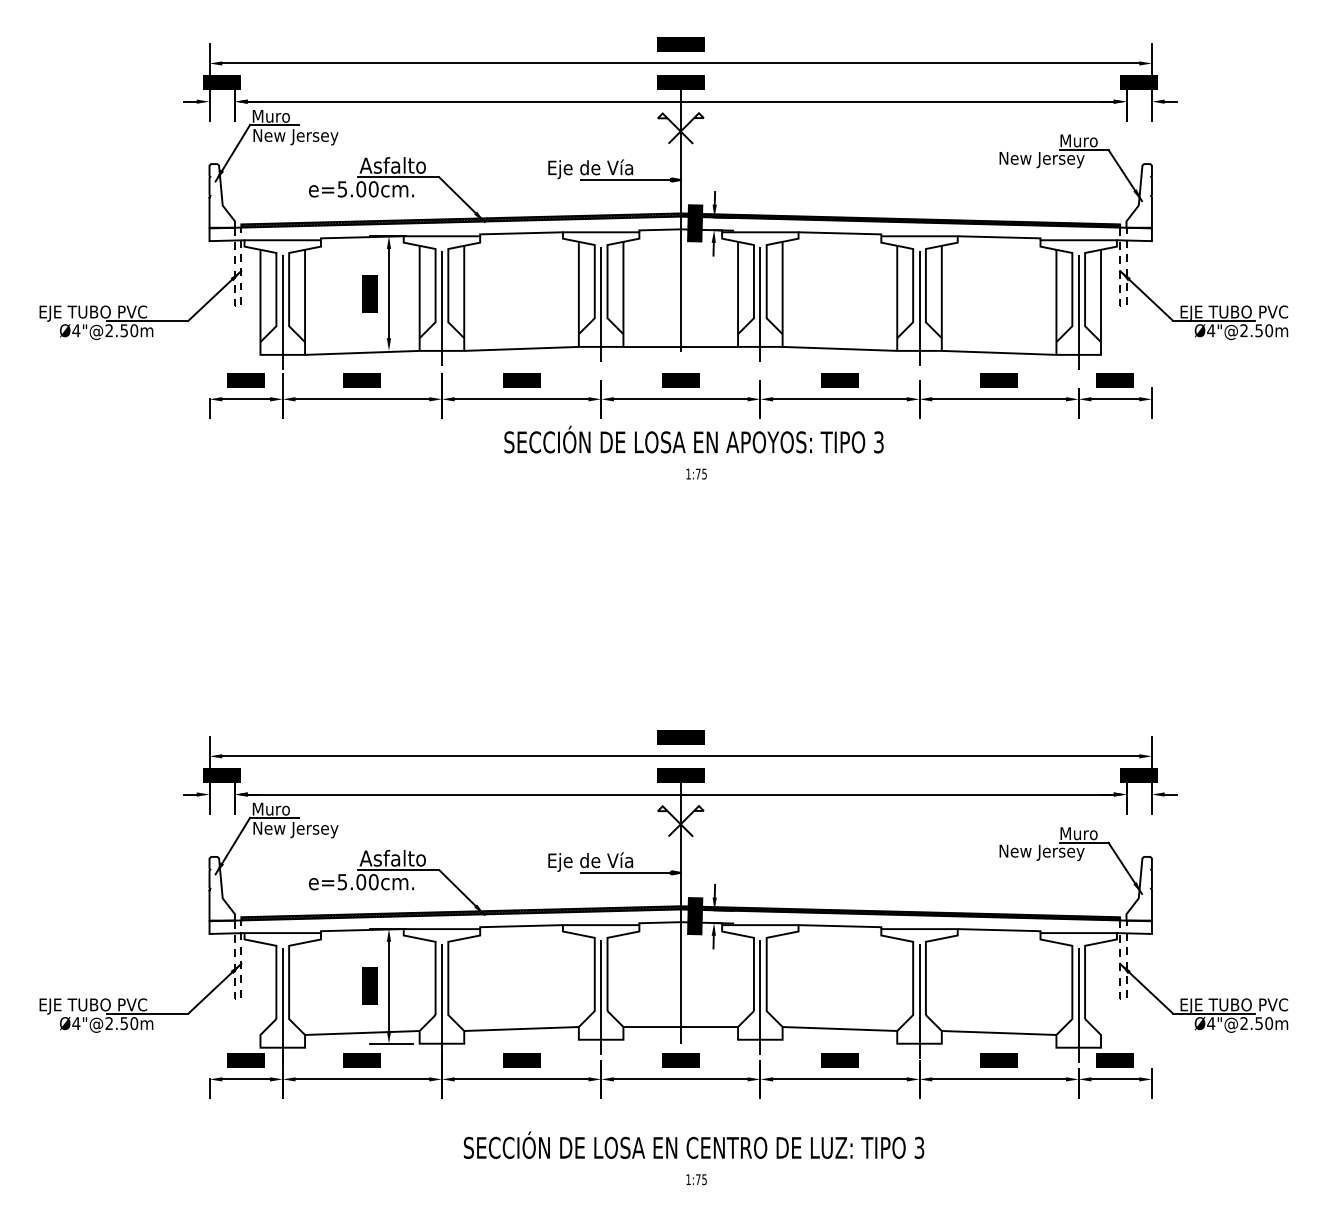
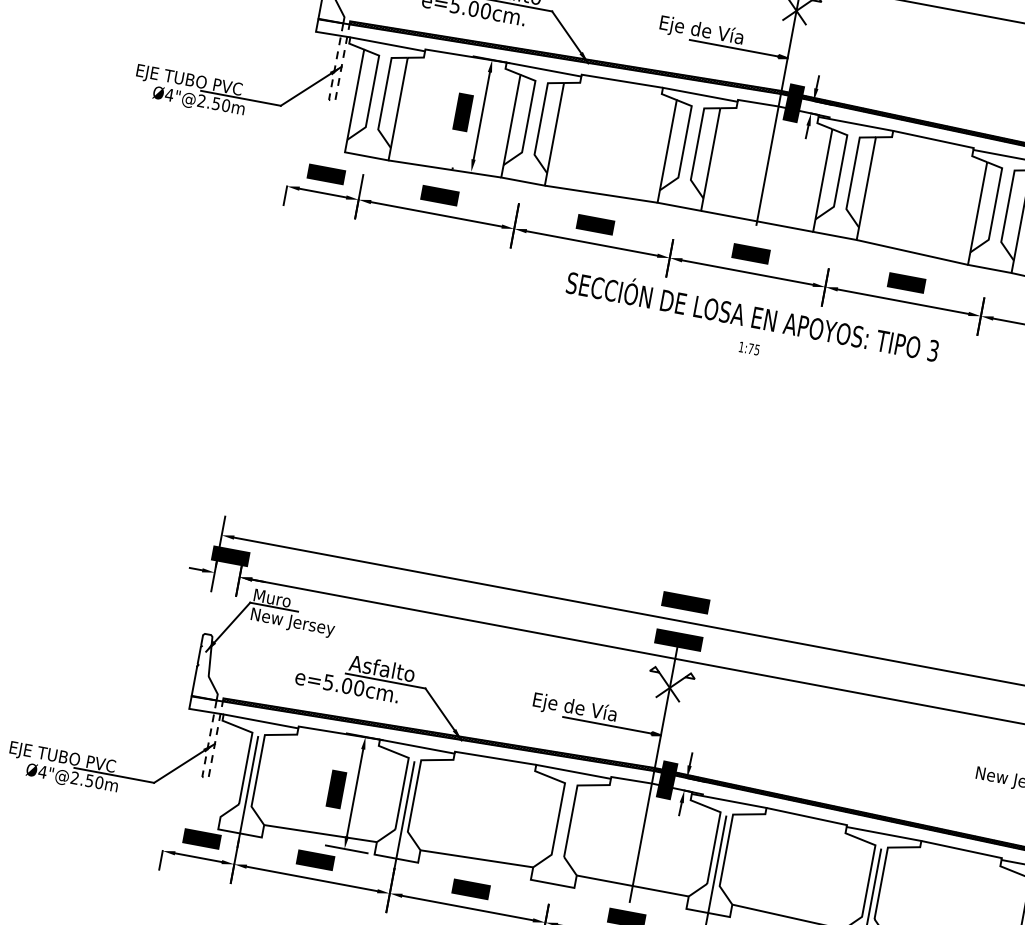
line: (601, 304) -> (687, 165), removed
line: (760, 304) -> (842, 194), removed
line: (441, 308) -> (530, 140), removed
line: (919, 308) -> (997, 227), removed
line: (282, 312) -> (374, 114), removed
line: (601, 997) -> (560, 842), removed

